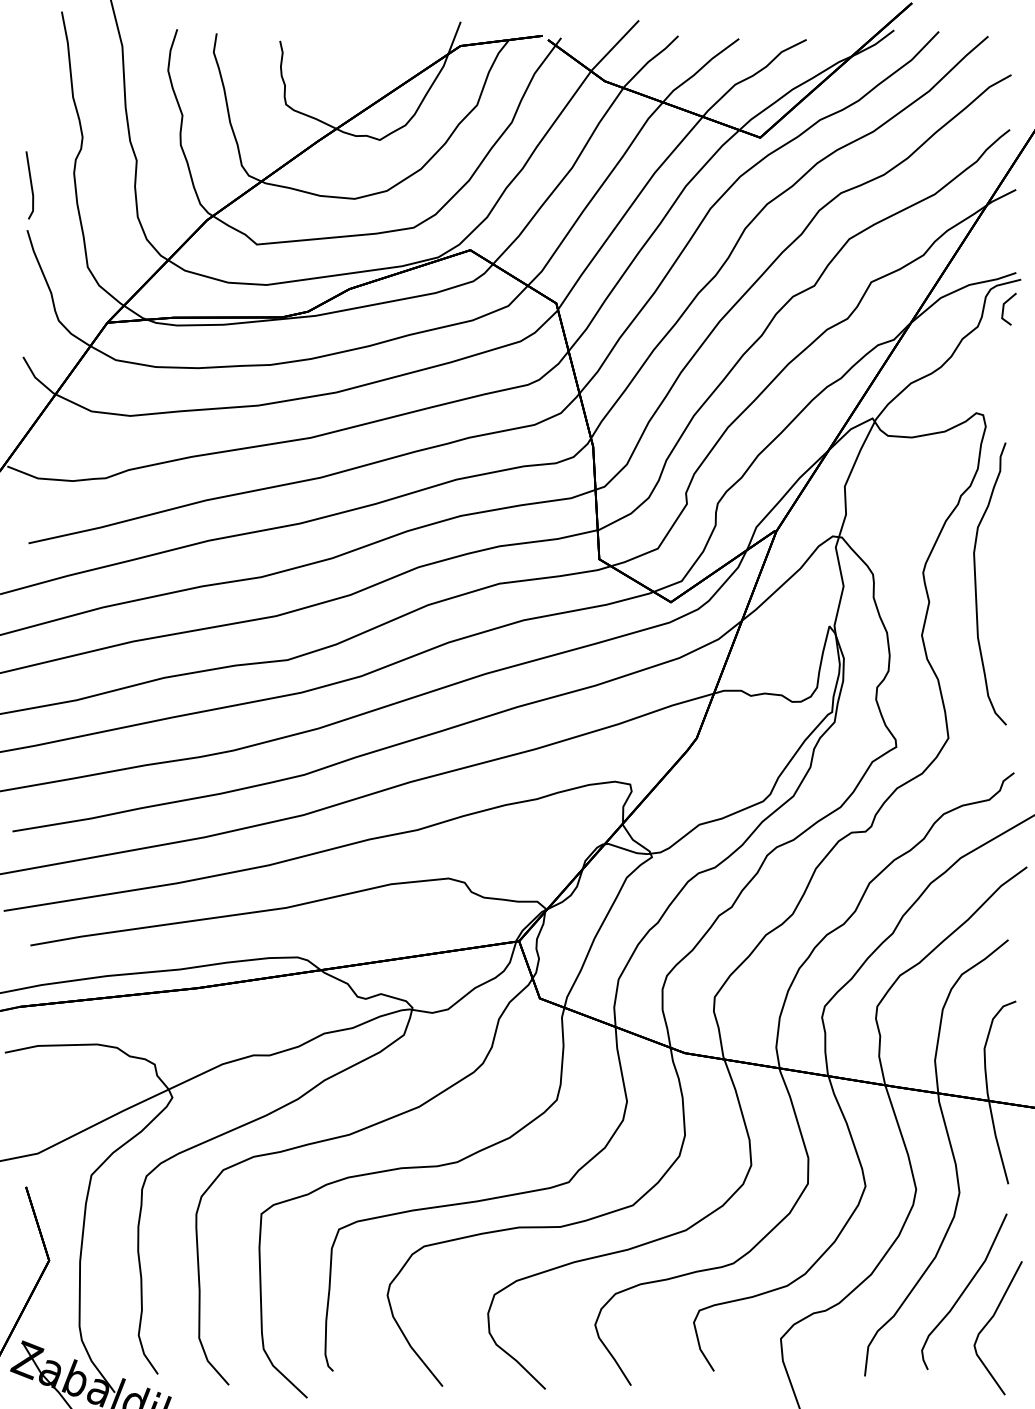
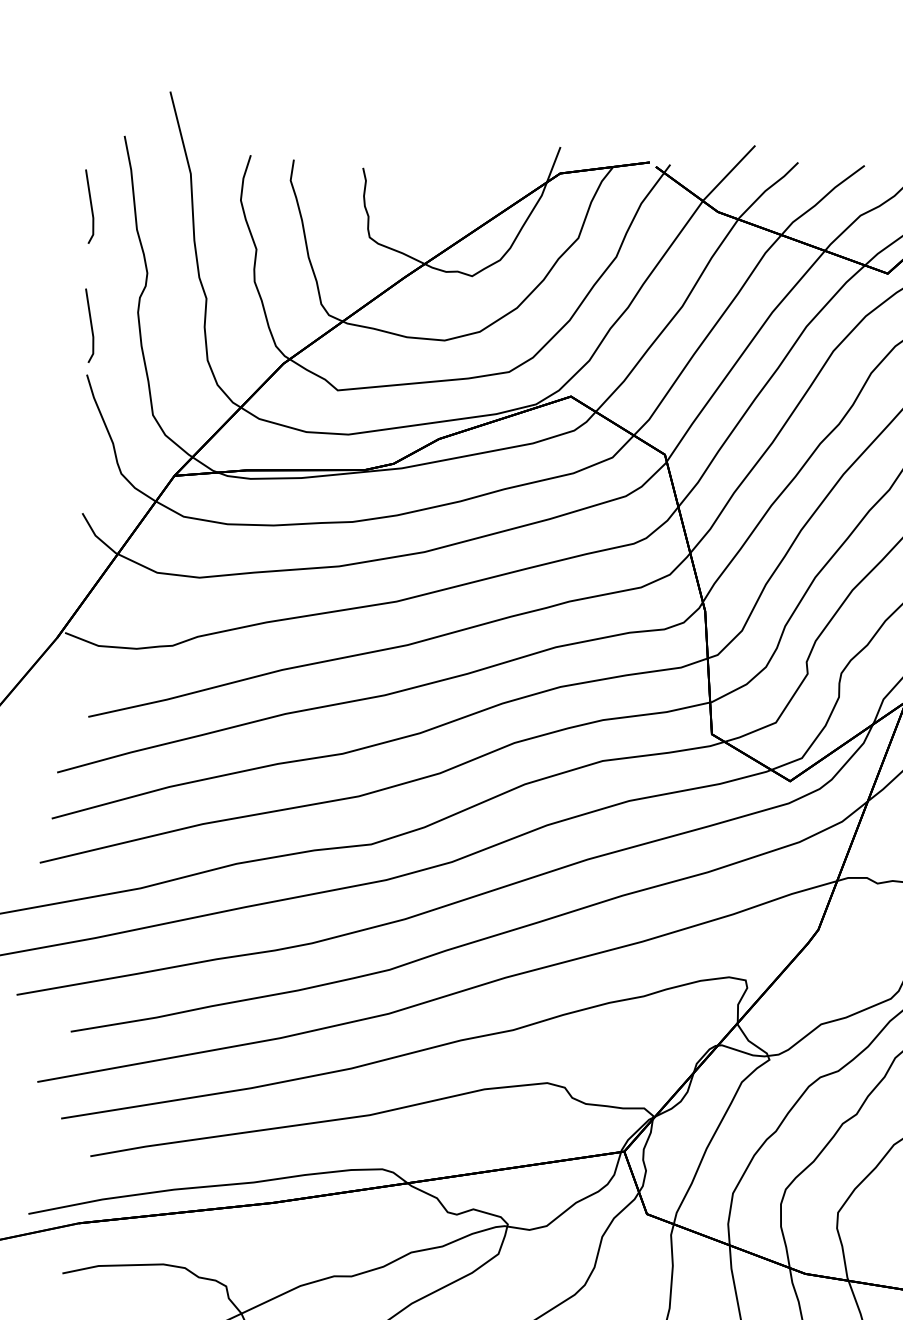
line: (30, 76) -> (90, 206), added

